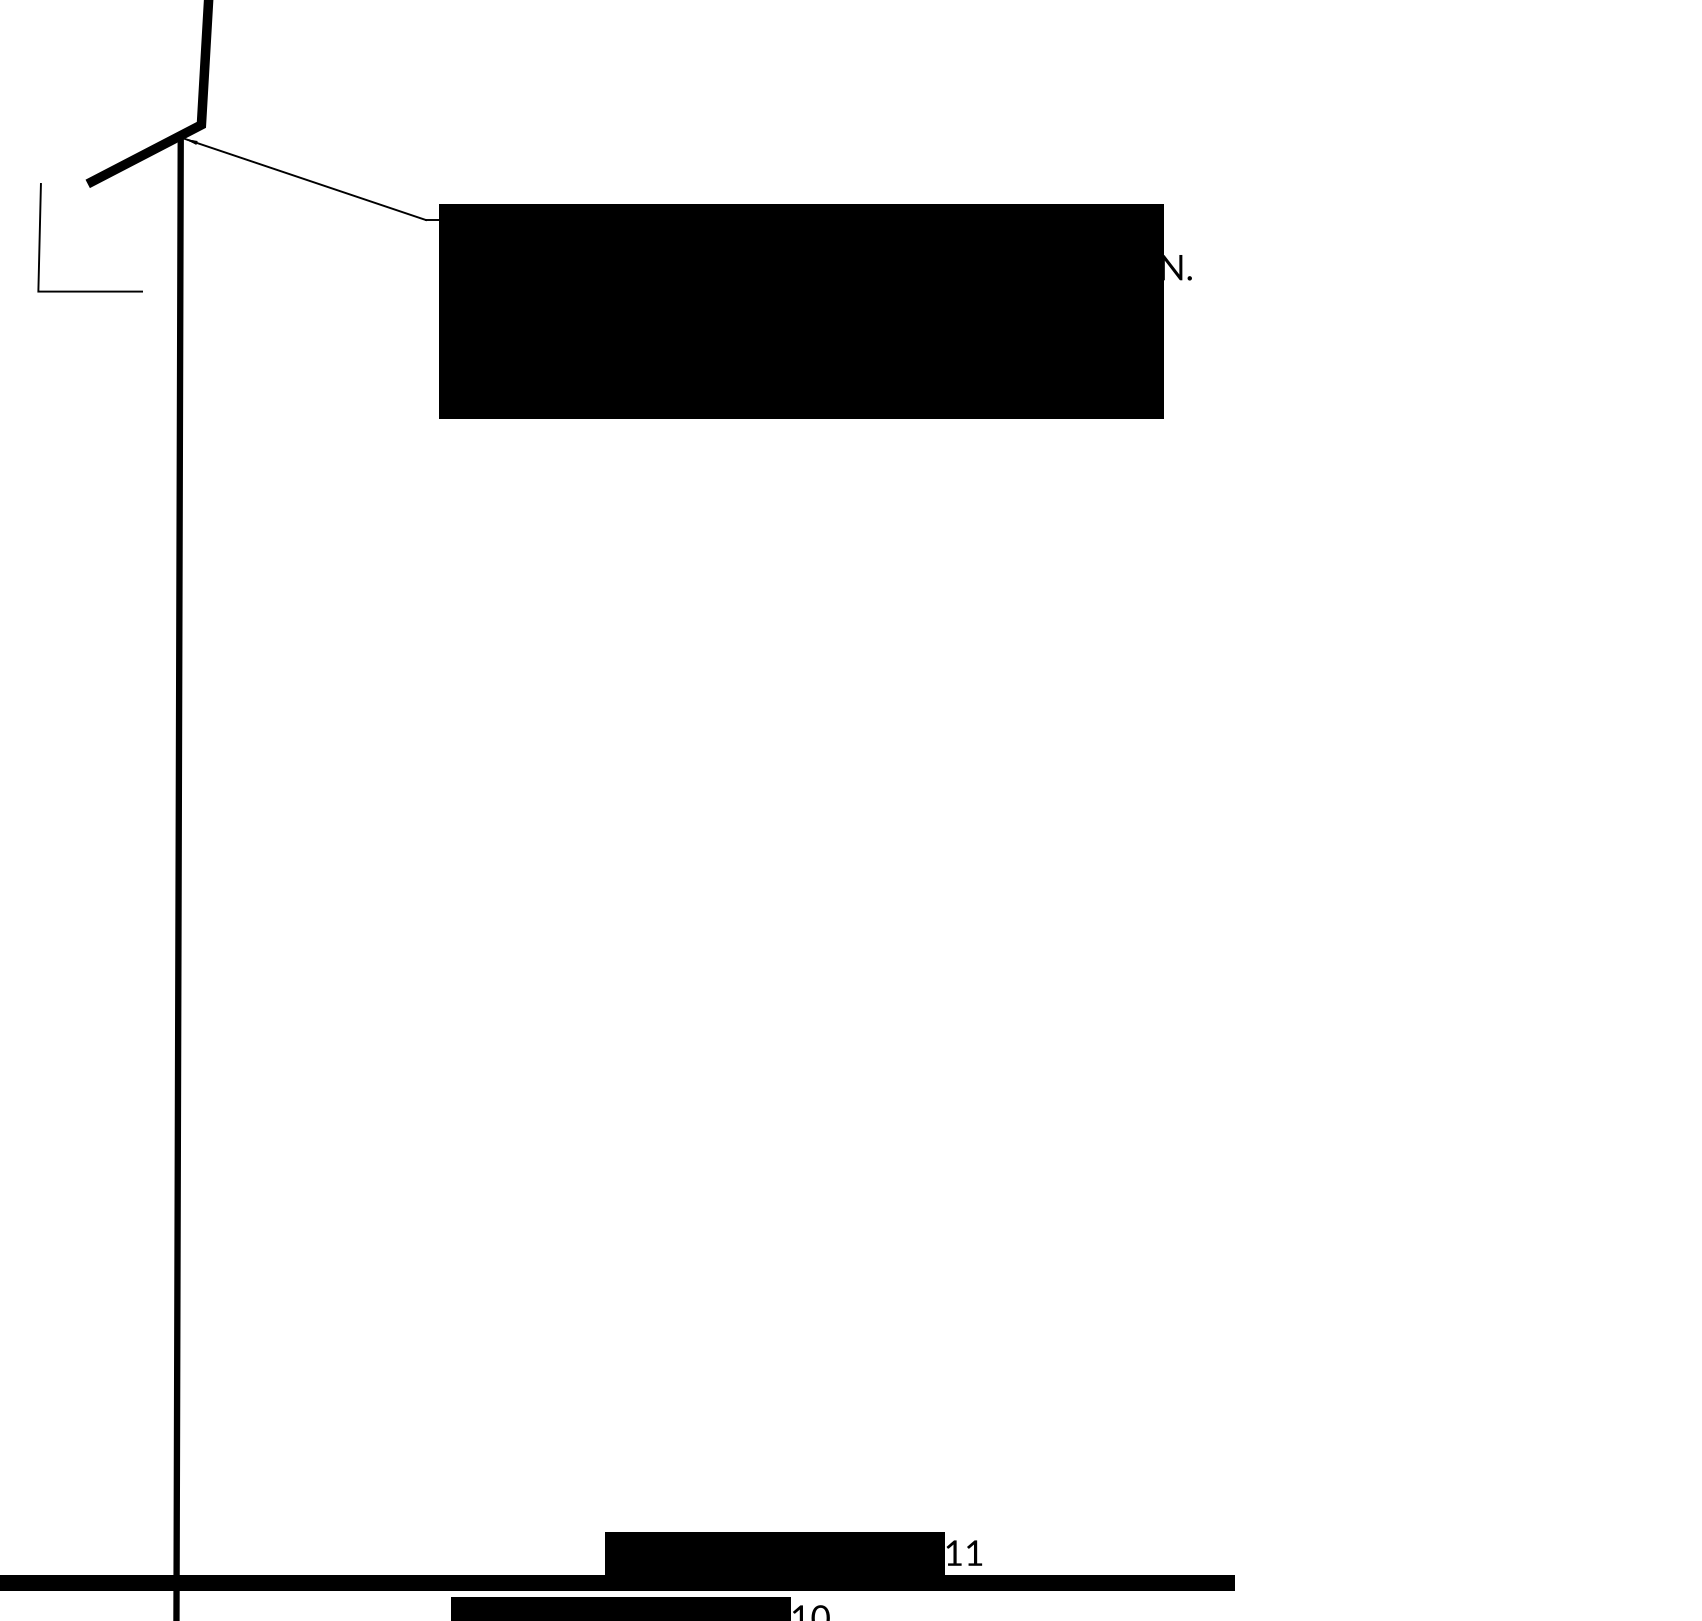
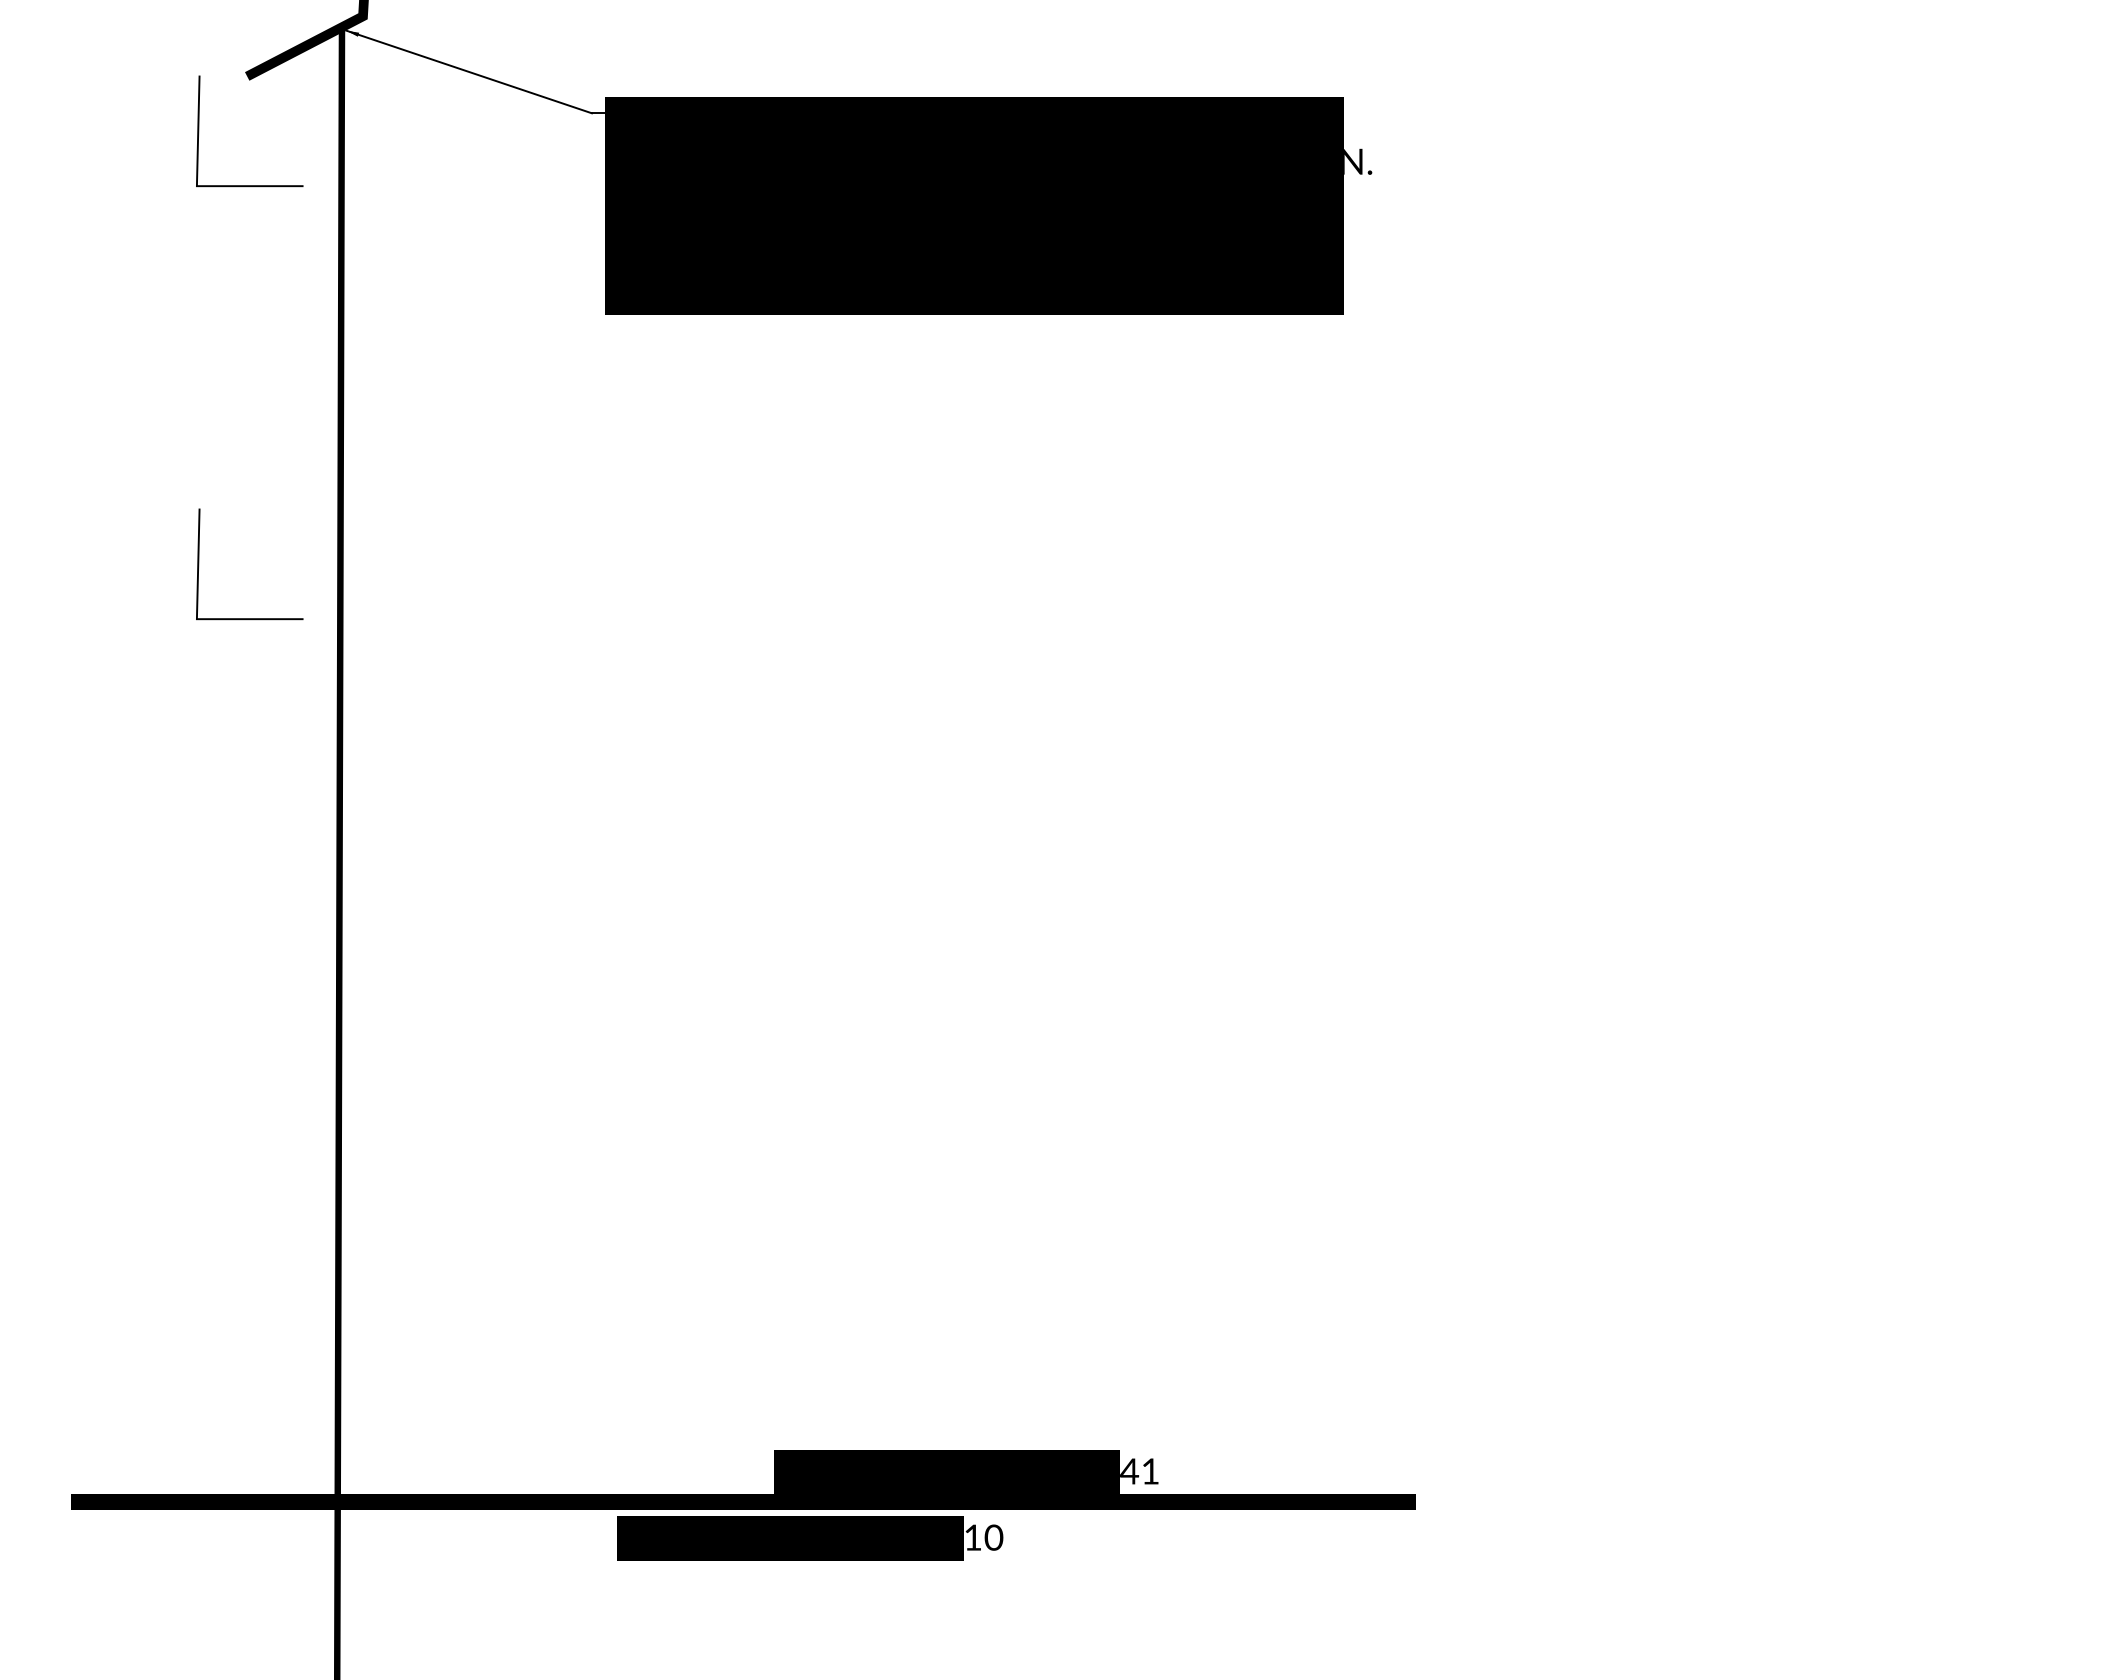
line: (40, 662) -> (199, 564), added
text: (953, 1553) -> (1129, 1471), DS1-LS011 -> DS1-LS041

